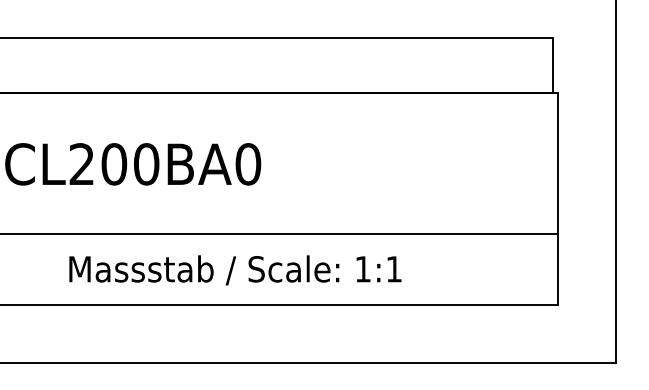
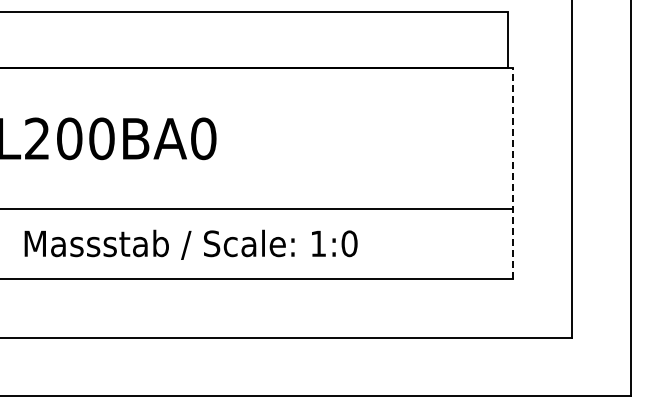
line: (558, 199) -> (513, 173), solid -> dashed
text: (394, 269) -> (349, 243), 1:1 -> 1:0

